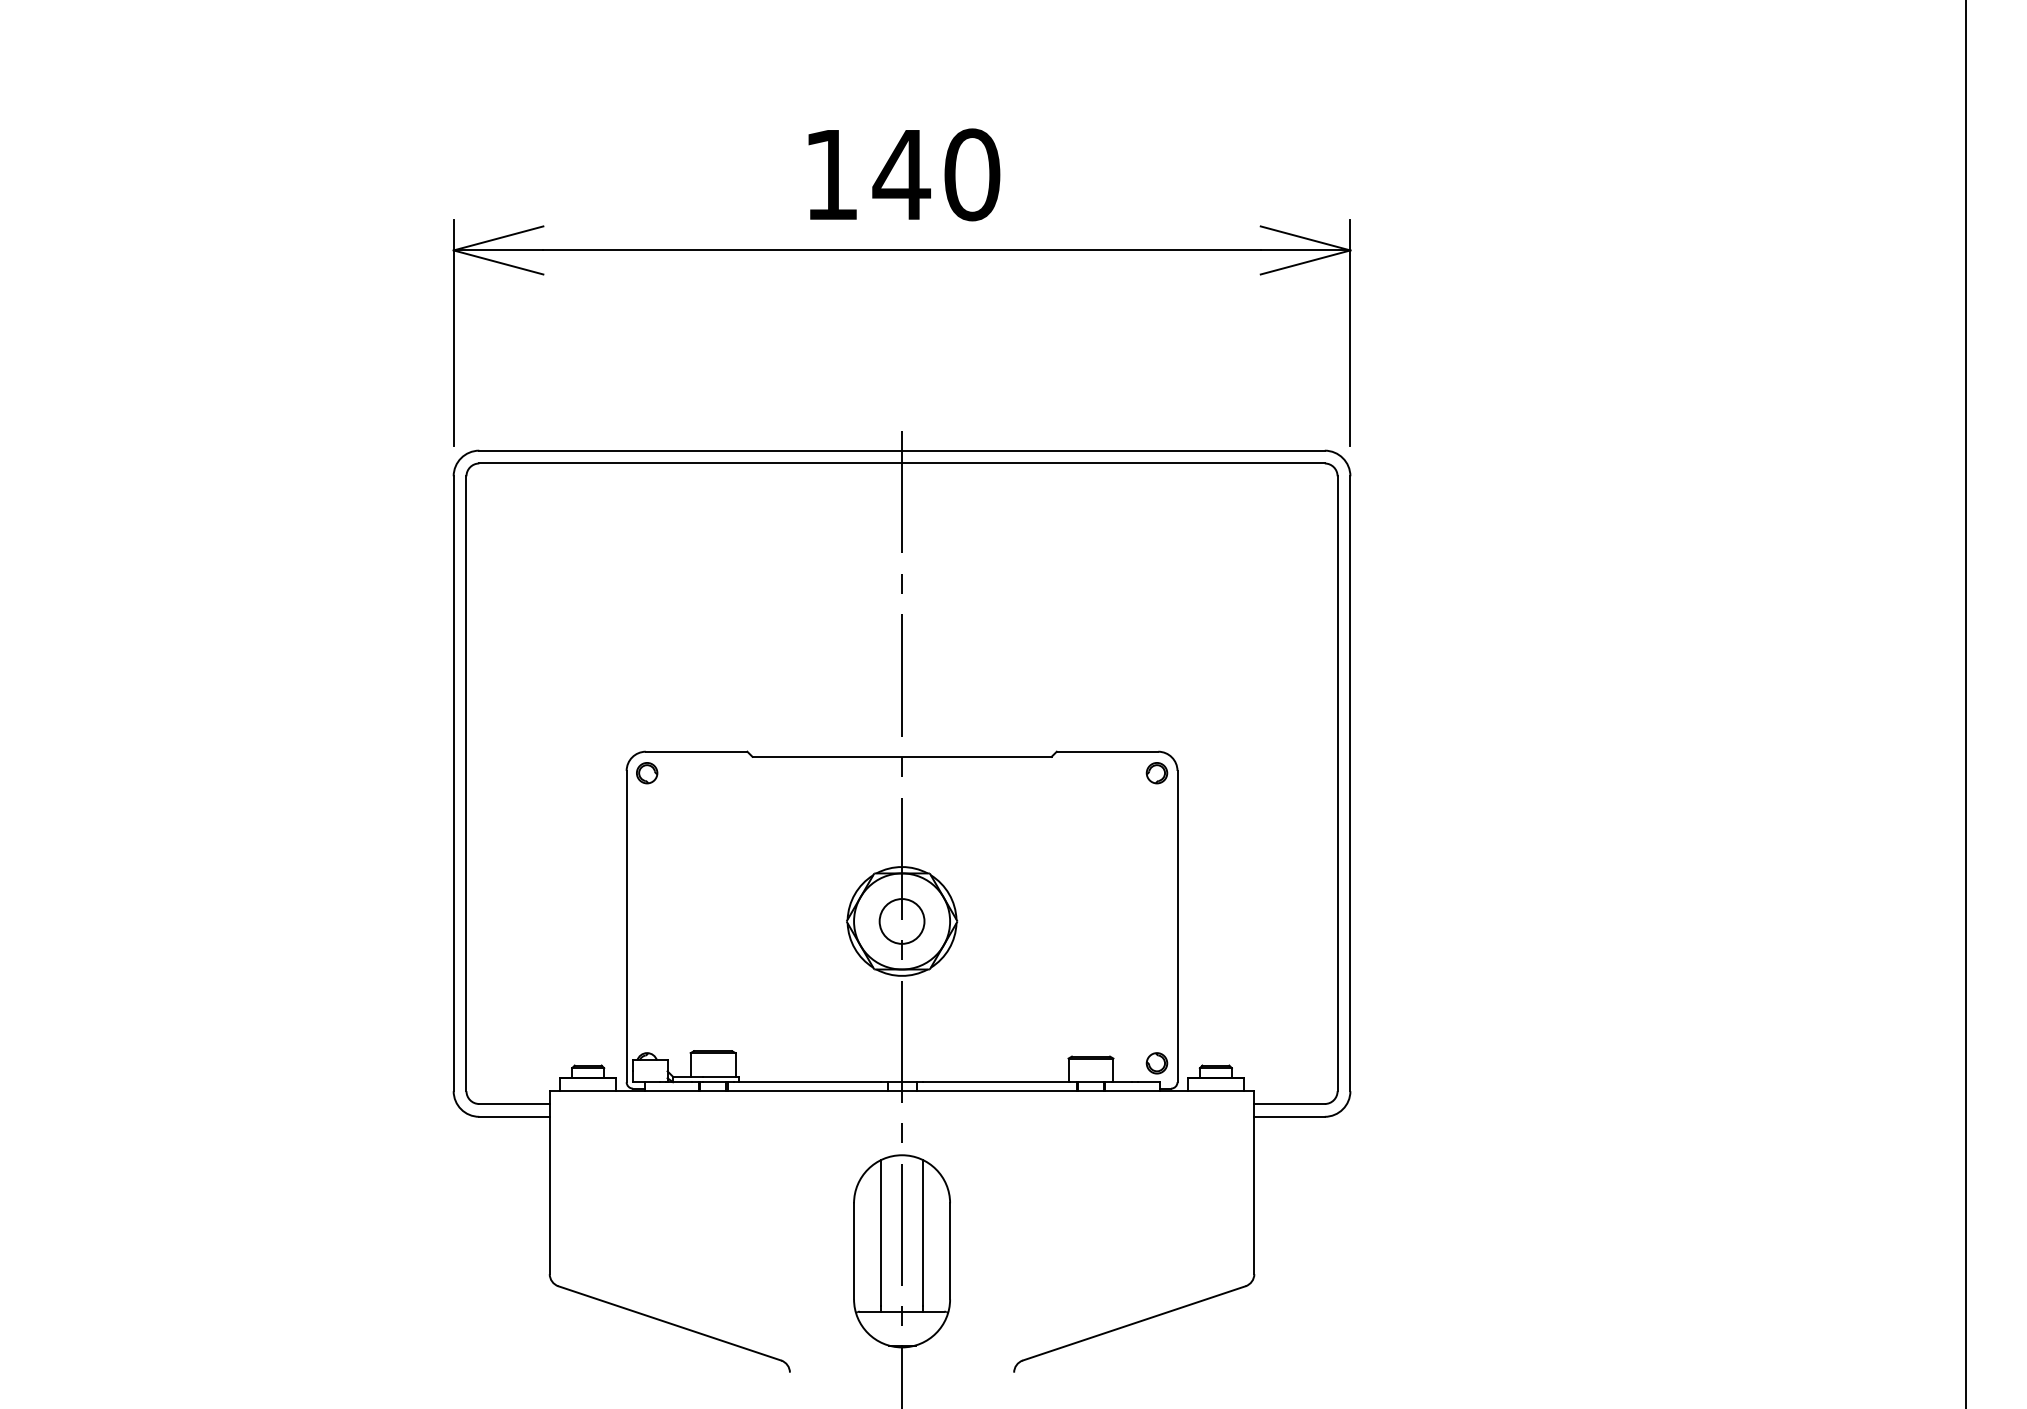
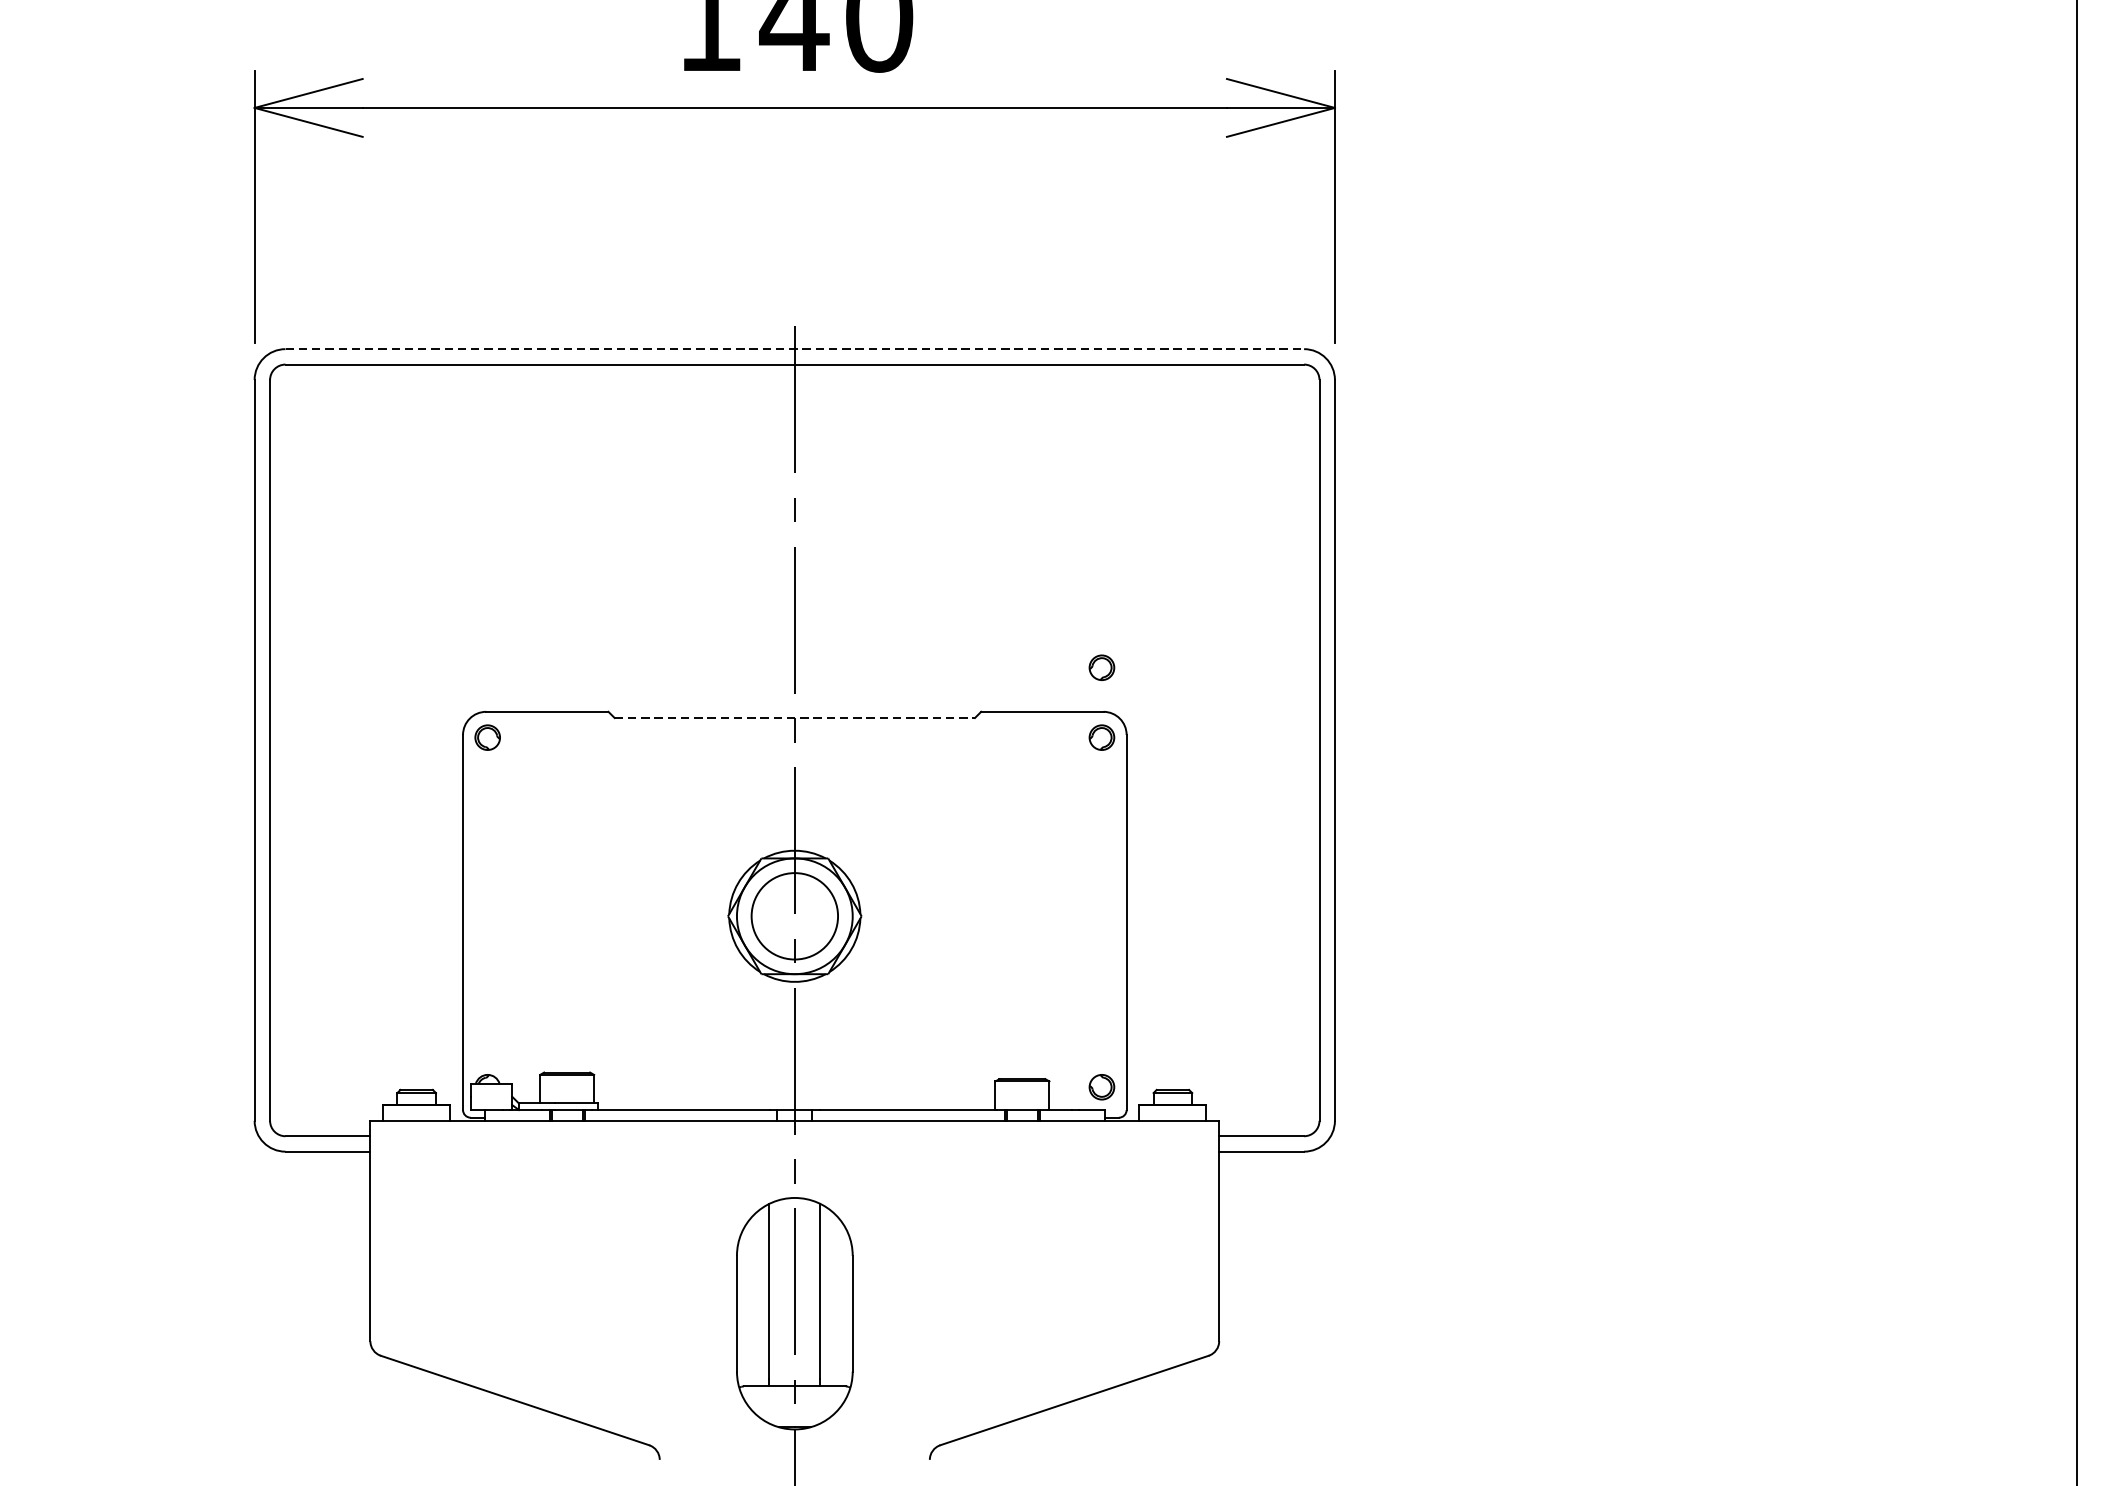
line: (902, 450) -> (795, 348), solid -> dashed
part: (1156, 715) -> (1101, 668), added
line: (902, 756) -> (795, 717), solid -> dashed
circle: (901, 921) -> (794, 916), size x1.6

